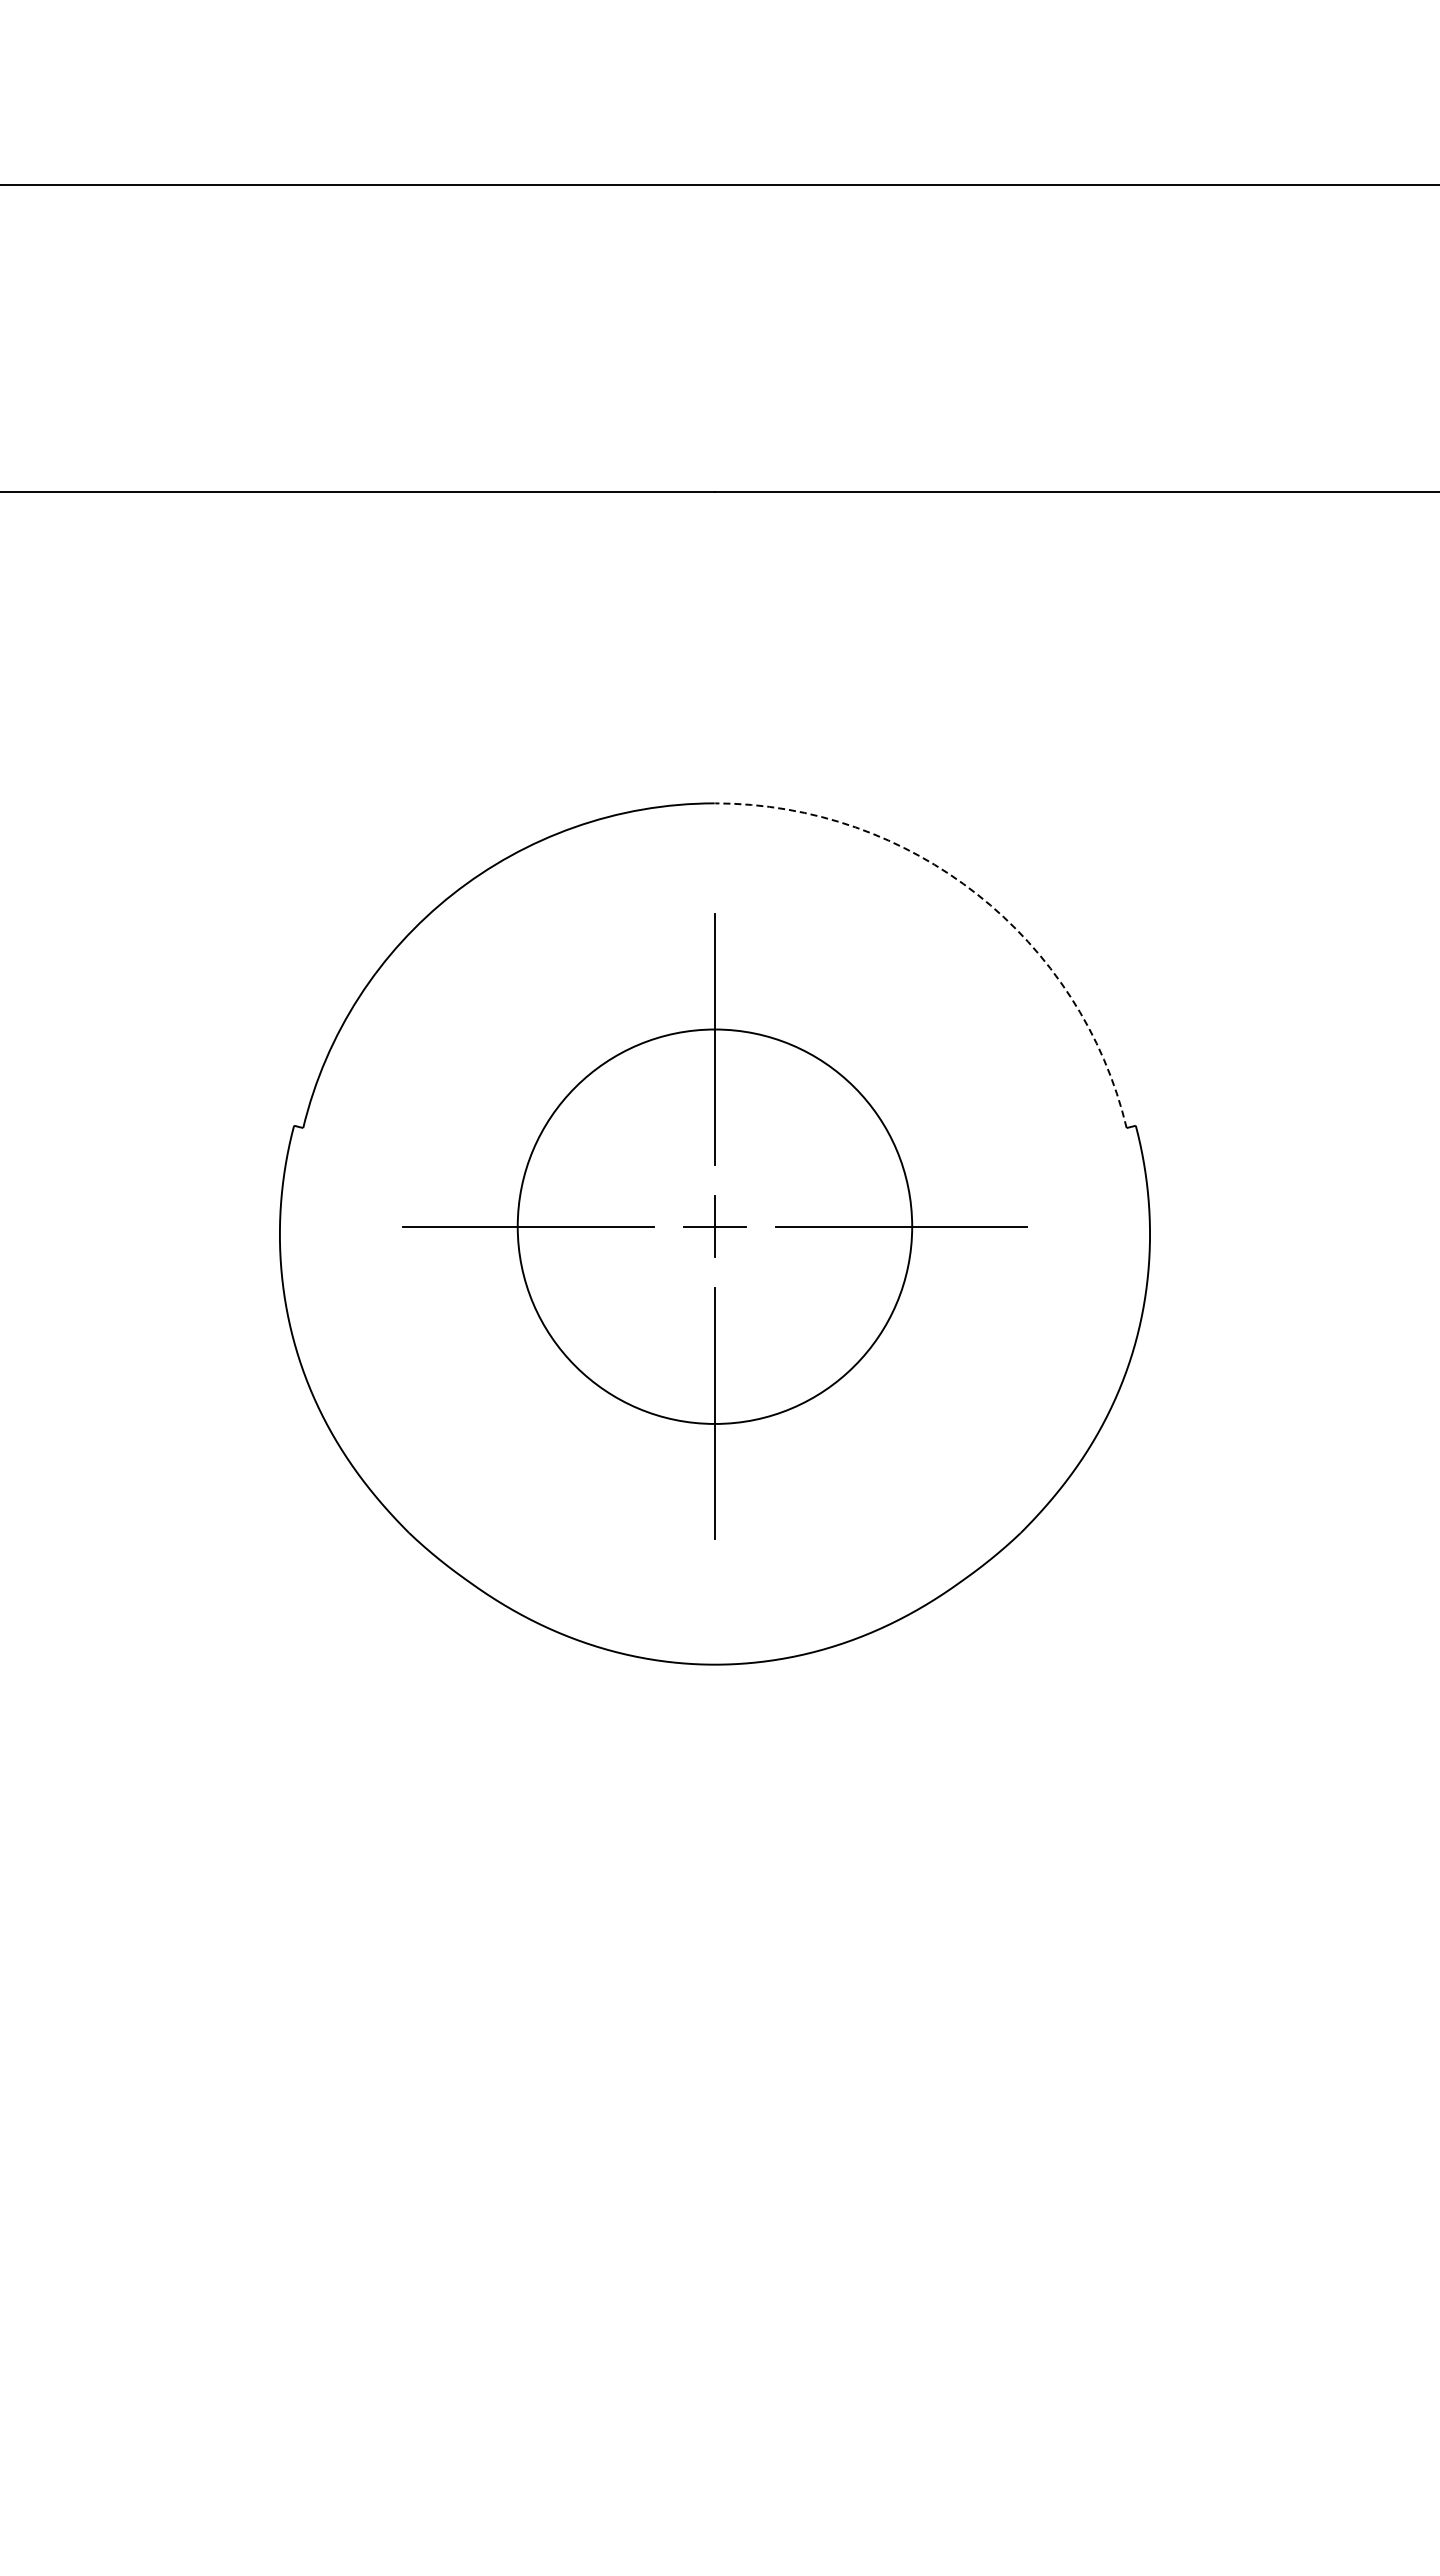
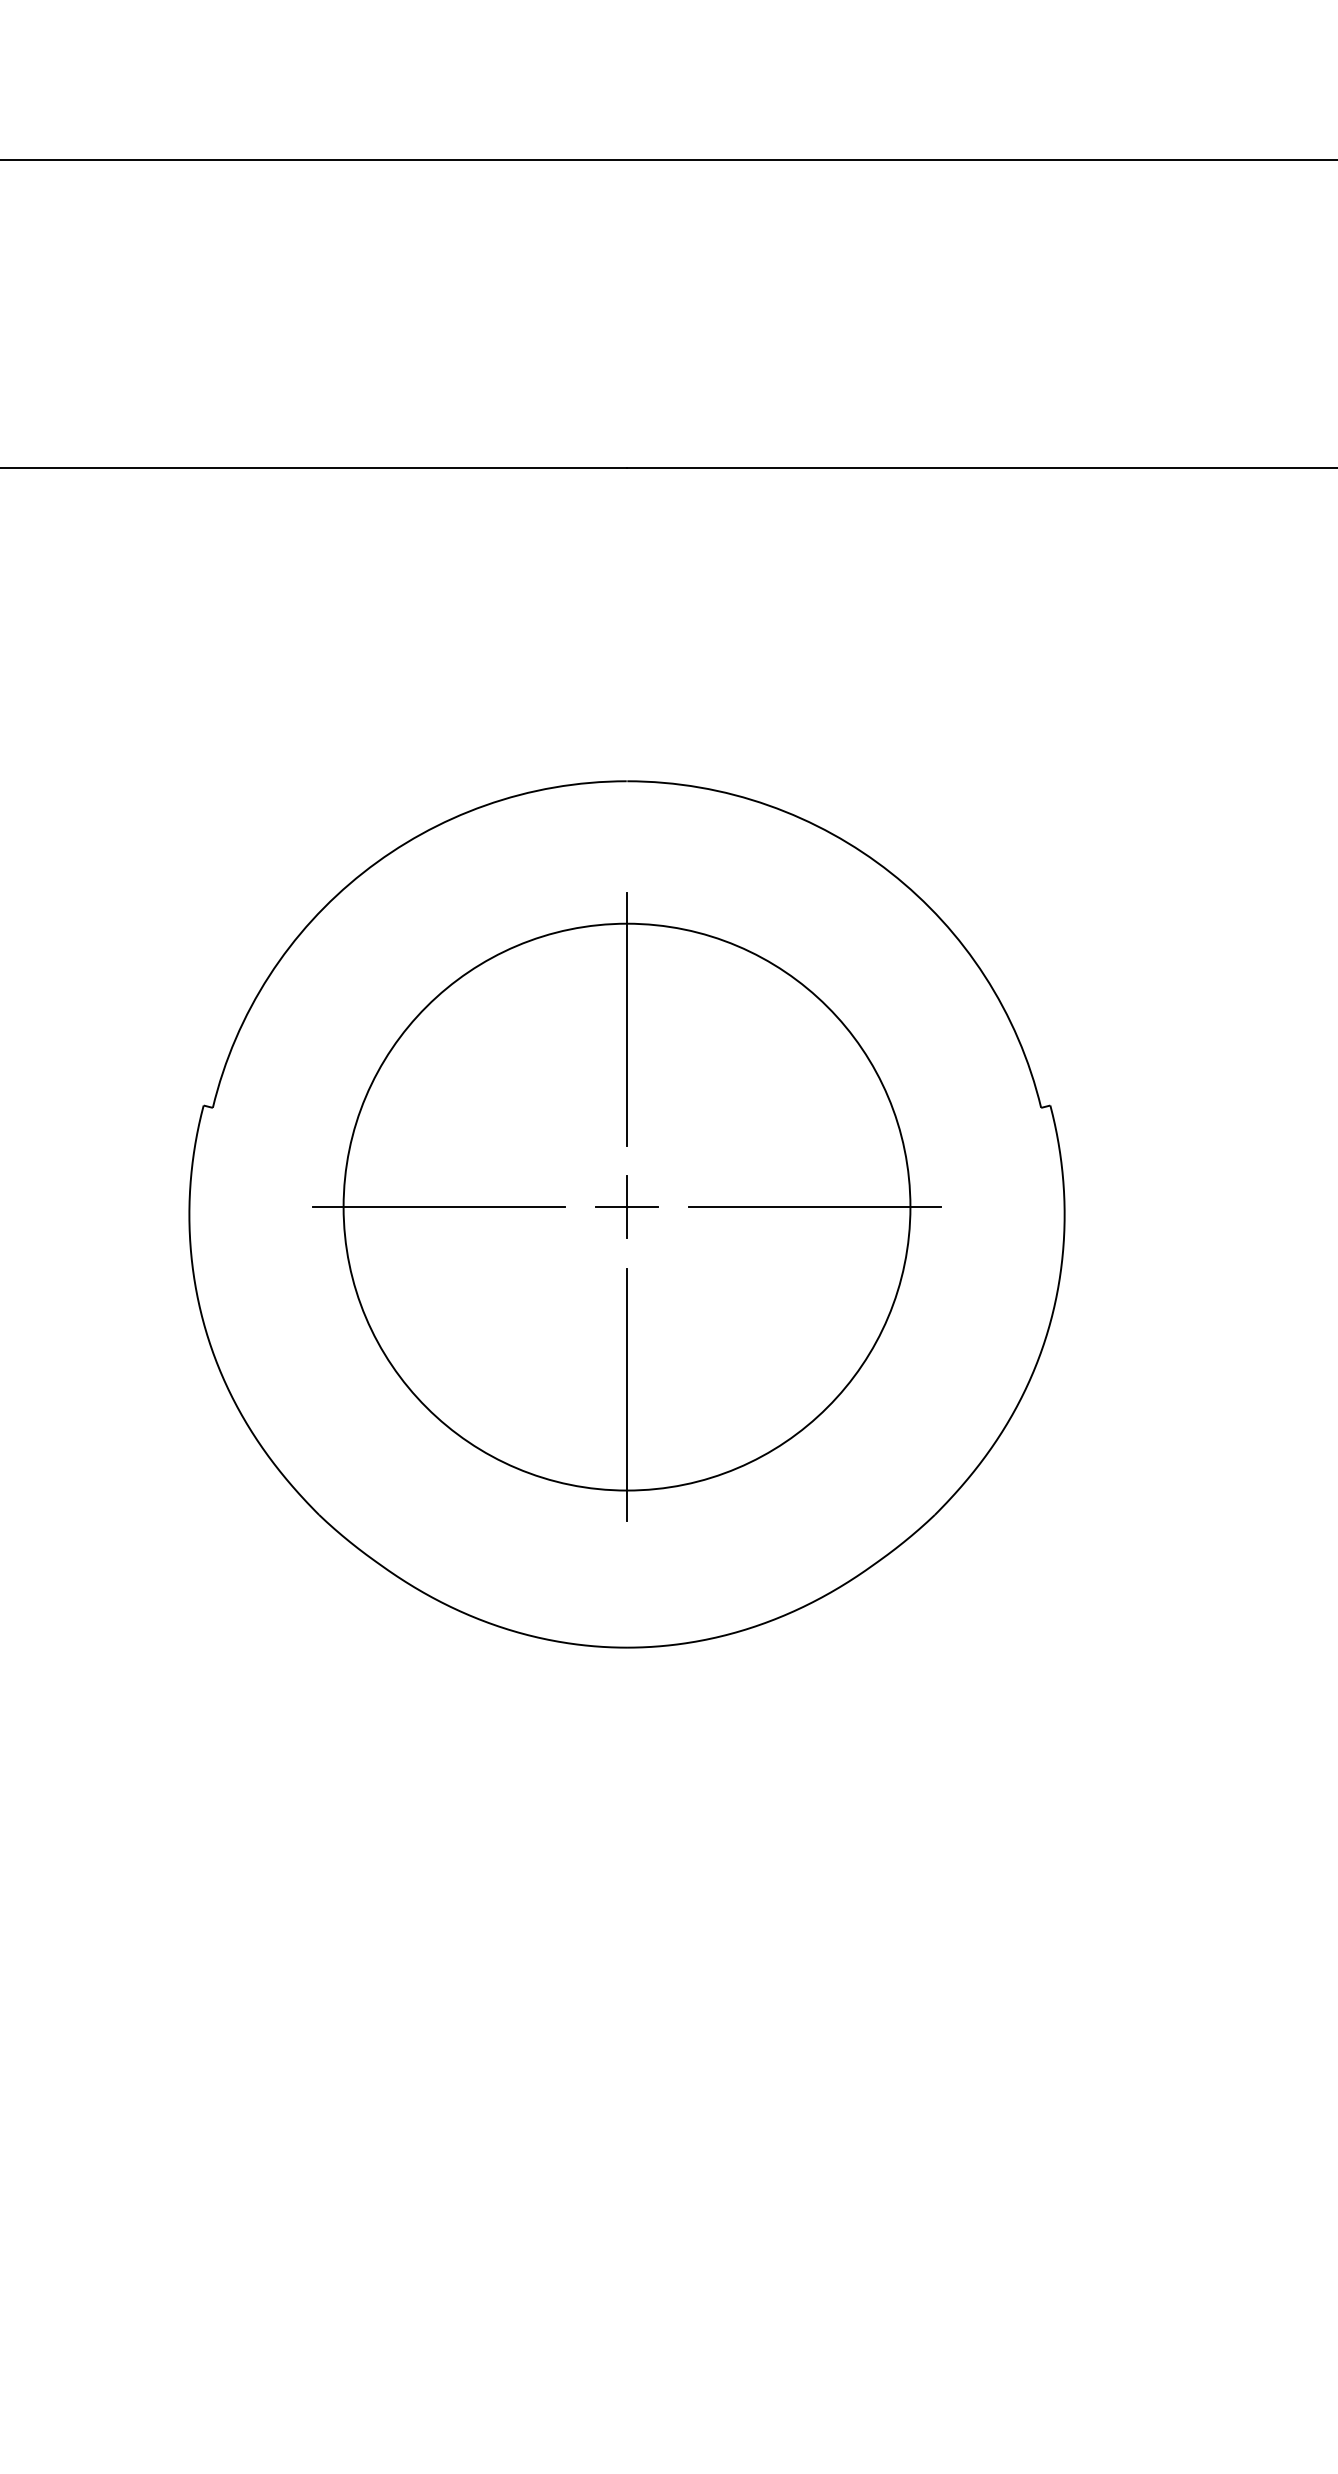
arc: (977, 894) -> (891, 872), dashed -> solid
circle: (714, 1226) -> (626, 1206), size x1.43

